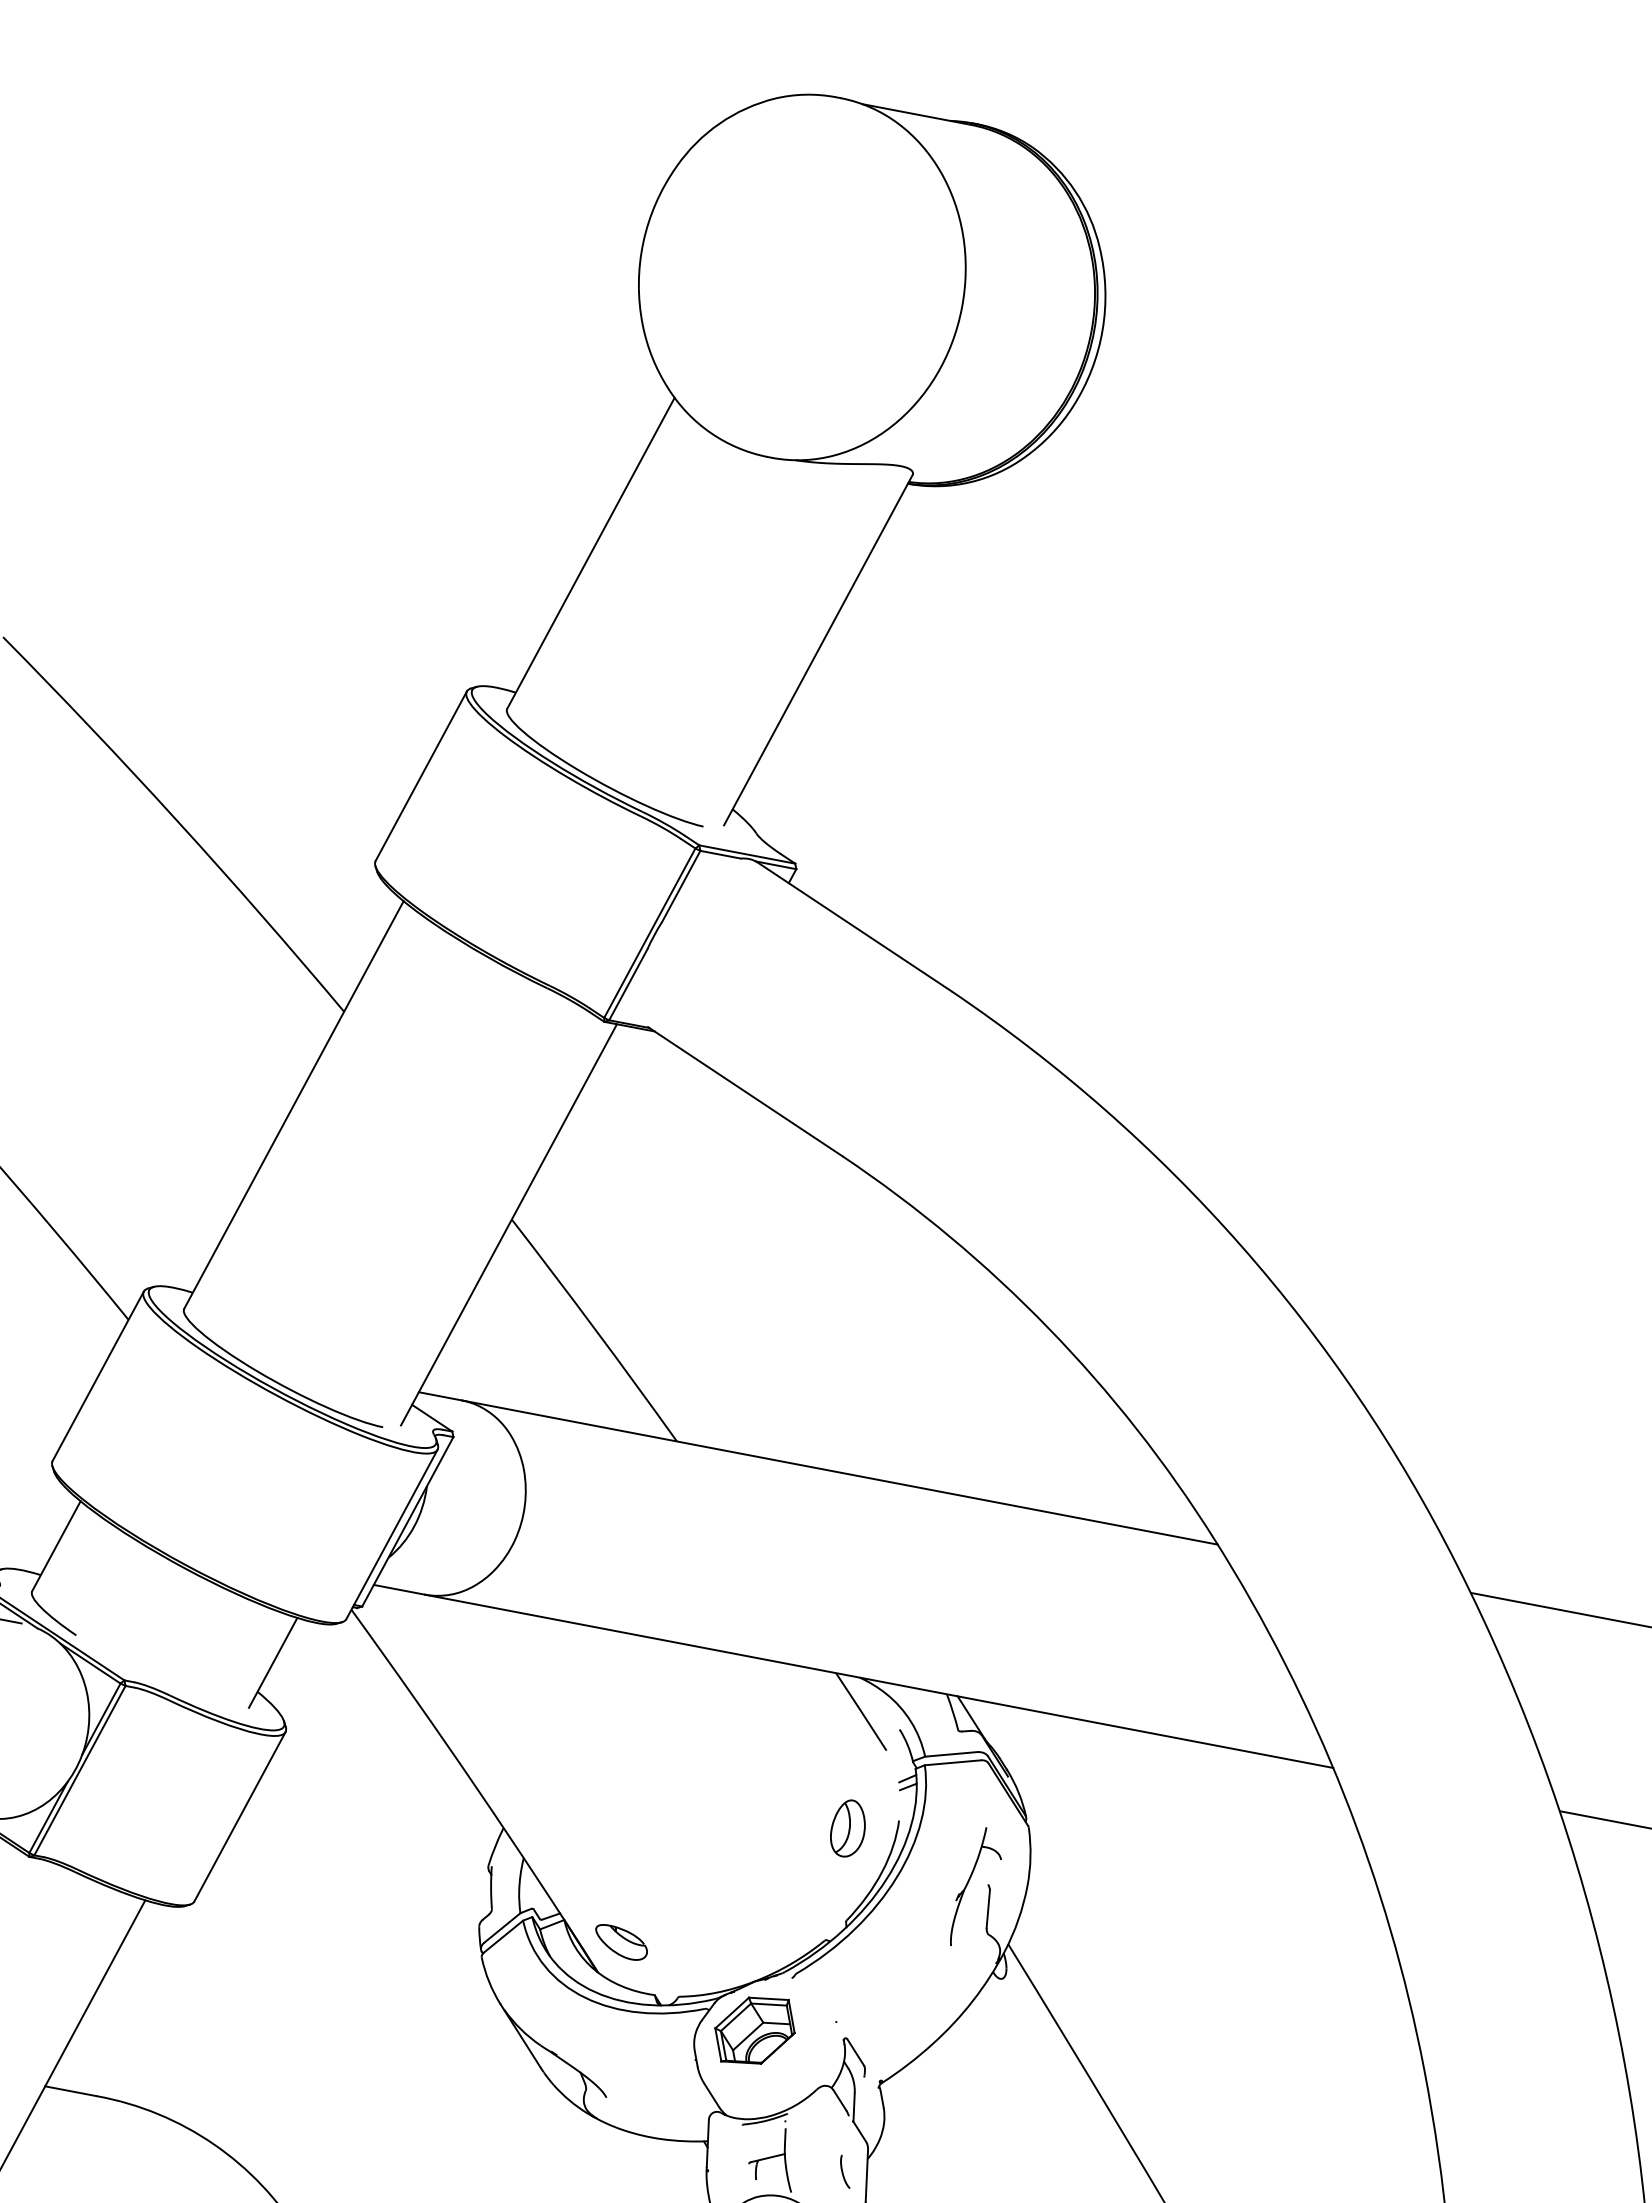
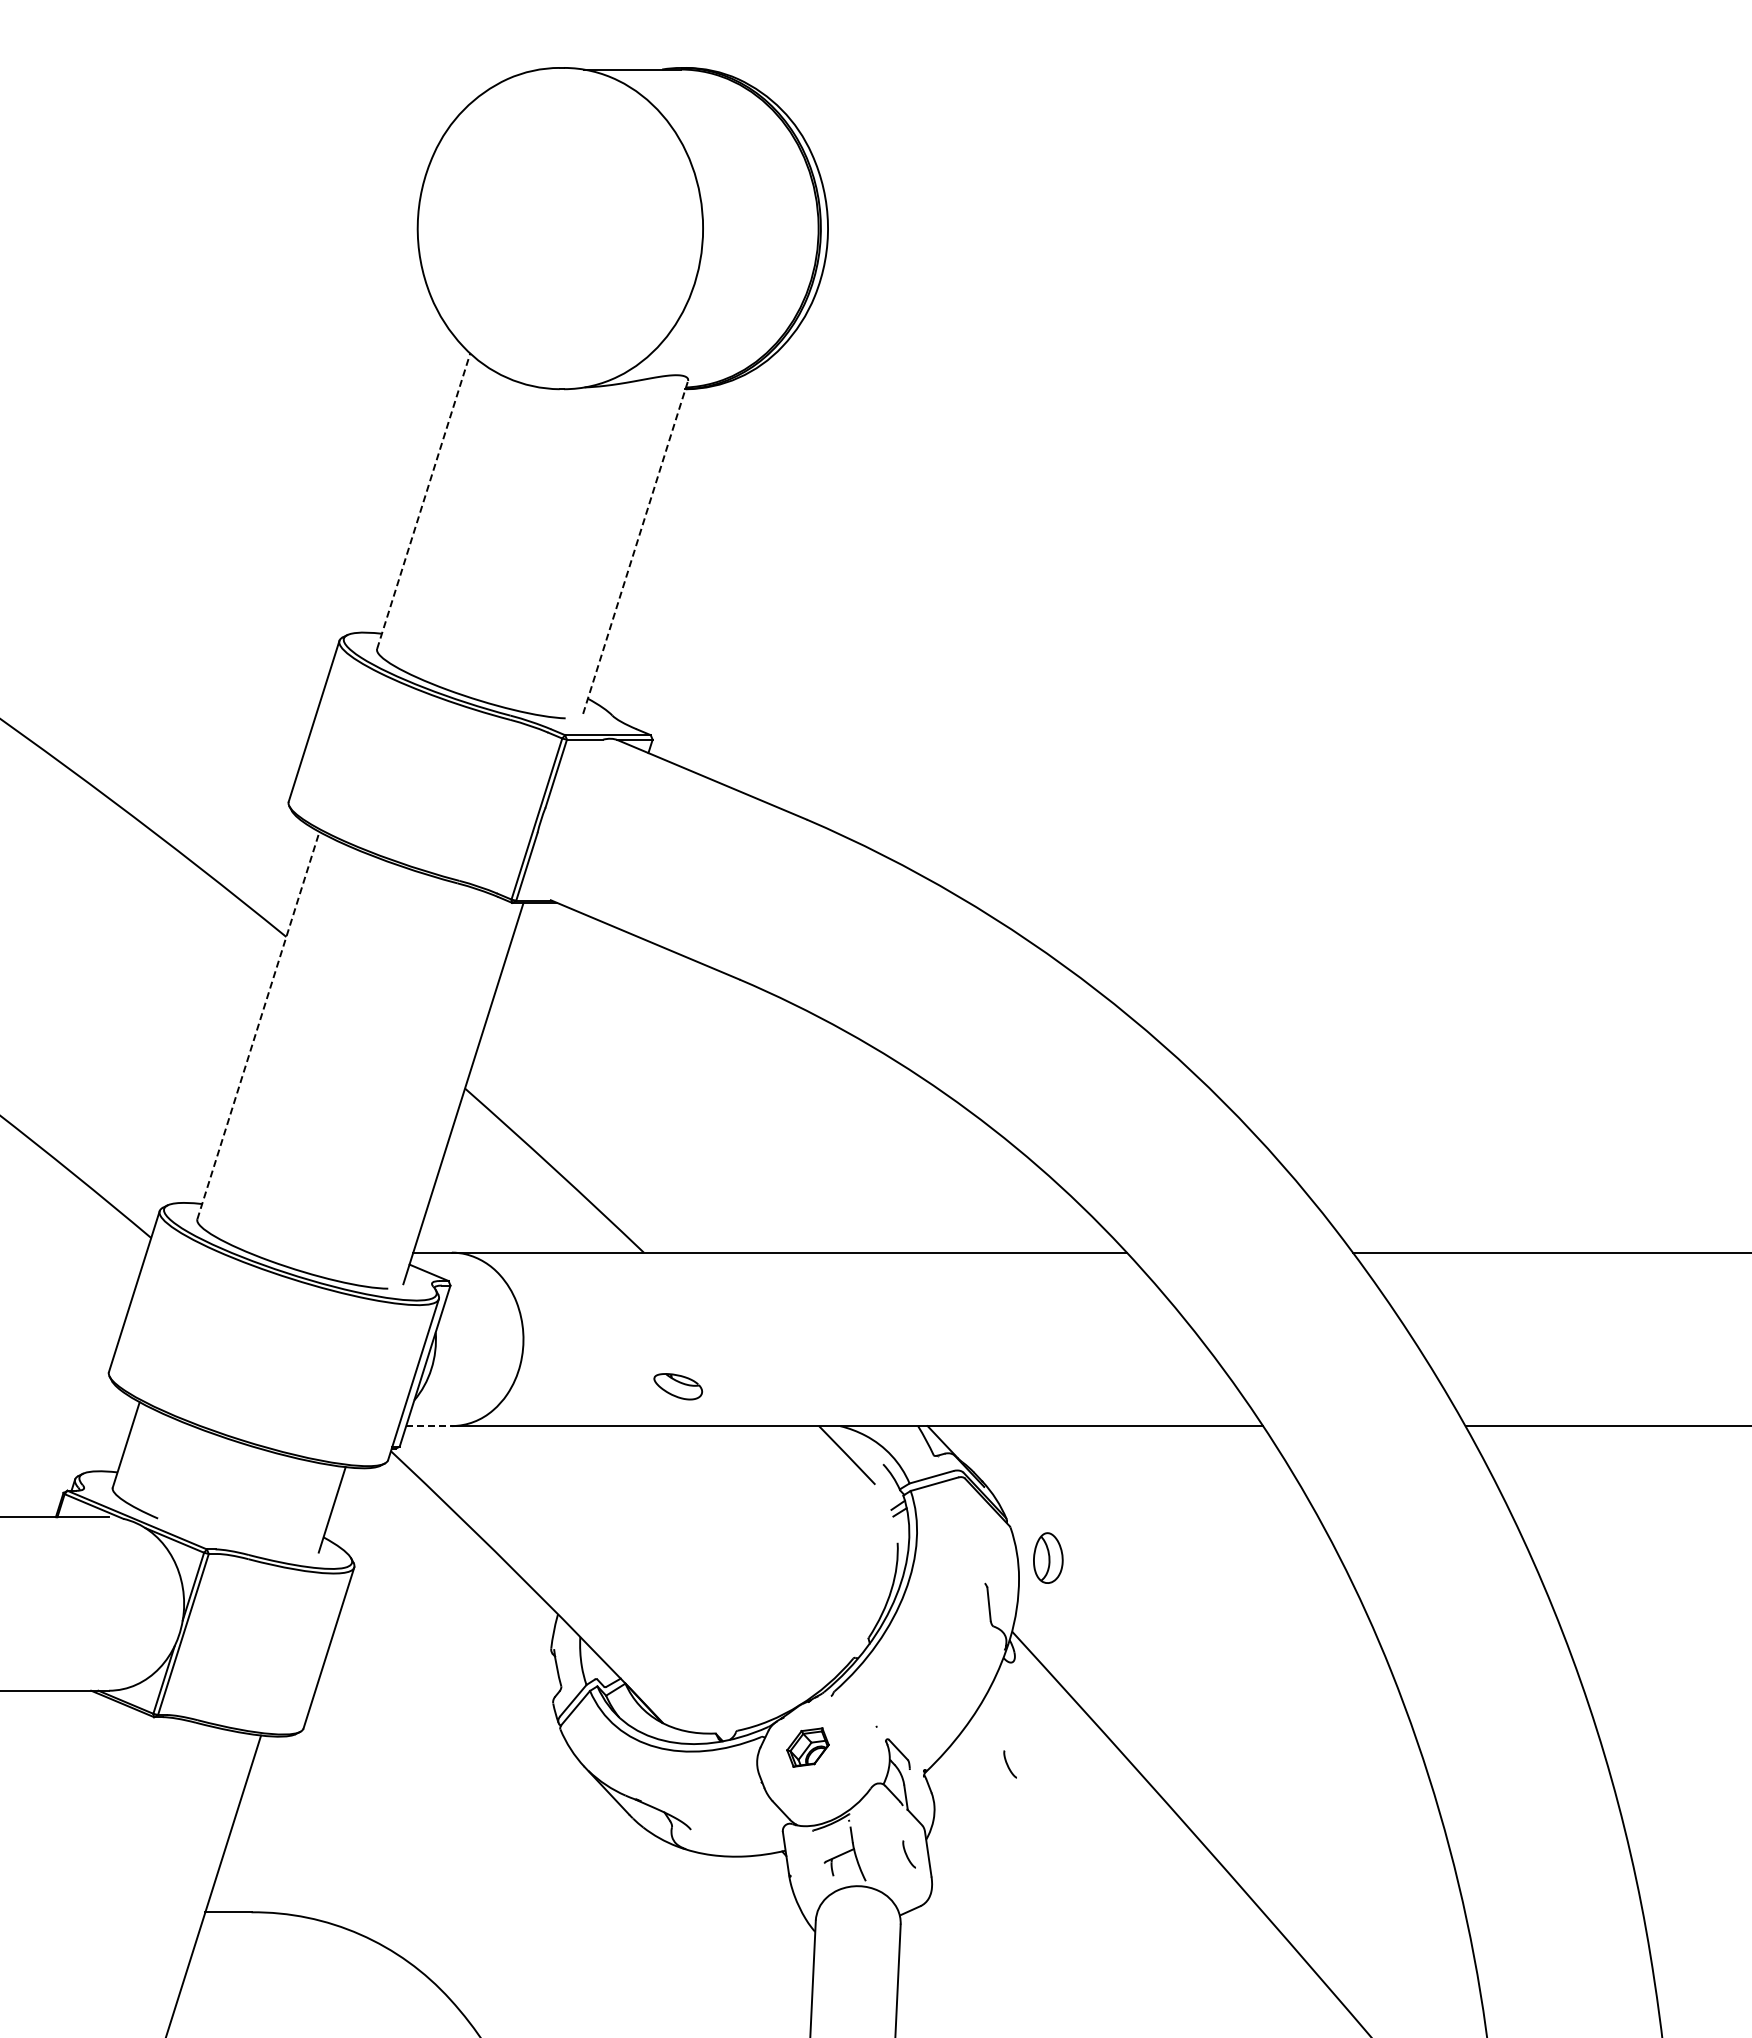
line: (590, 553) -> (423, 501), solid -> dashed
line: (818, 650) -> (635, 547), solid -> dashed
line: (294, 1104) -> (258, 1025), solid -> dashed
line: (399, 1590) -> (429, 1426), solid -> dashed
part: (848, 1827) -> (1048, 1557), moved
part: (967, 1886) -> (967, 1588), removed
part: (621, 1942) -> (678, 1386), moved
part: (754, 2030) -> (807, 1747), size x0.6
curve: (975, 2092) -> (1008, 1764), added

